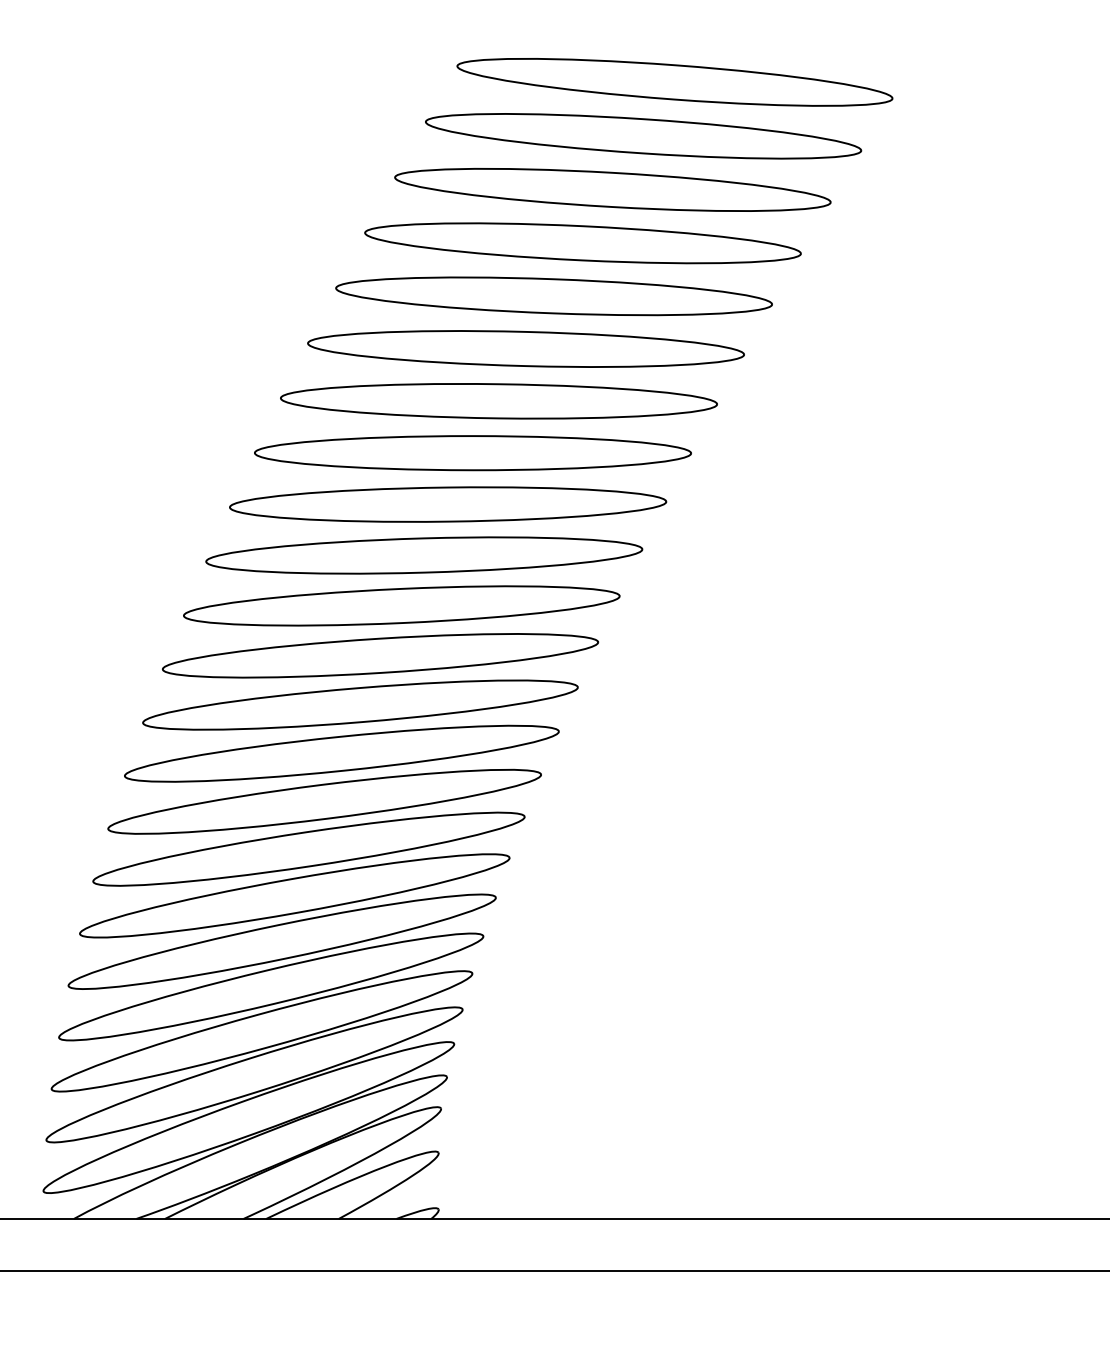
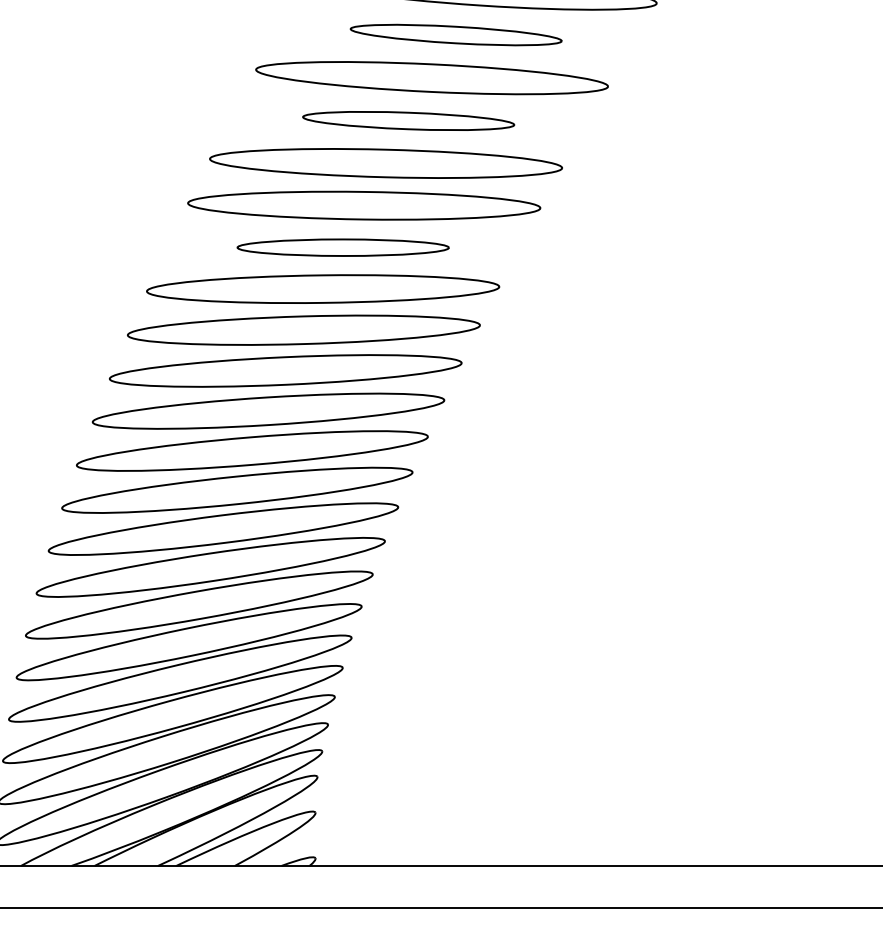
part: (612, 189) -> (455, 34), size x0.6
part: (553, 296) -> (408, 121), size x0.6
part: (472, 453) -> (342, 247), size x0.6

